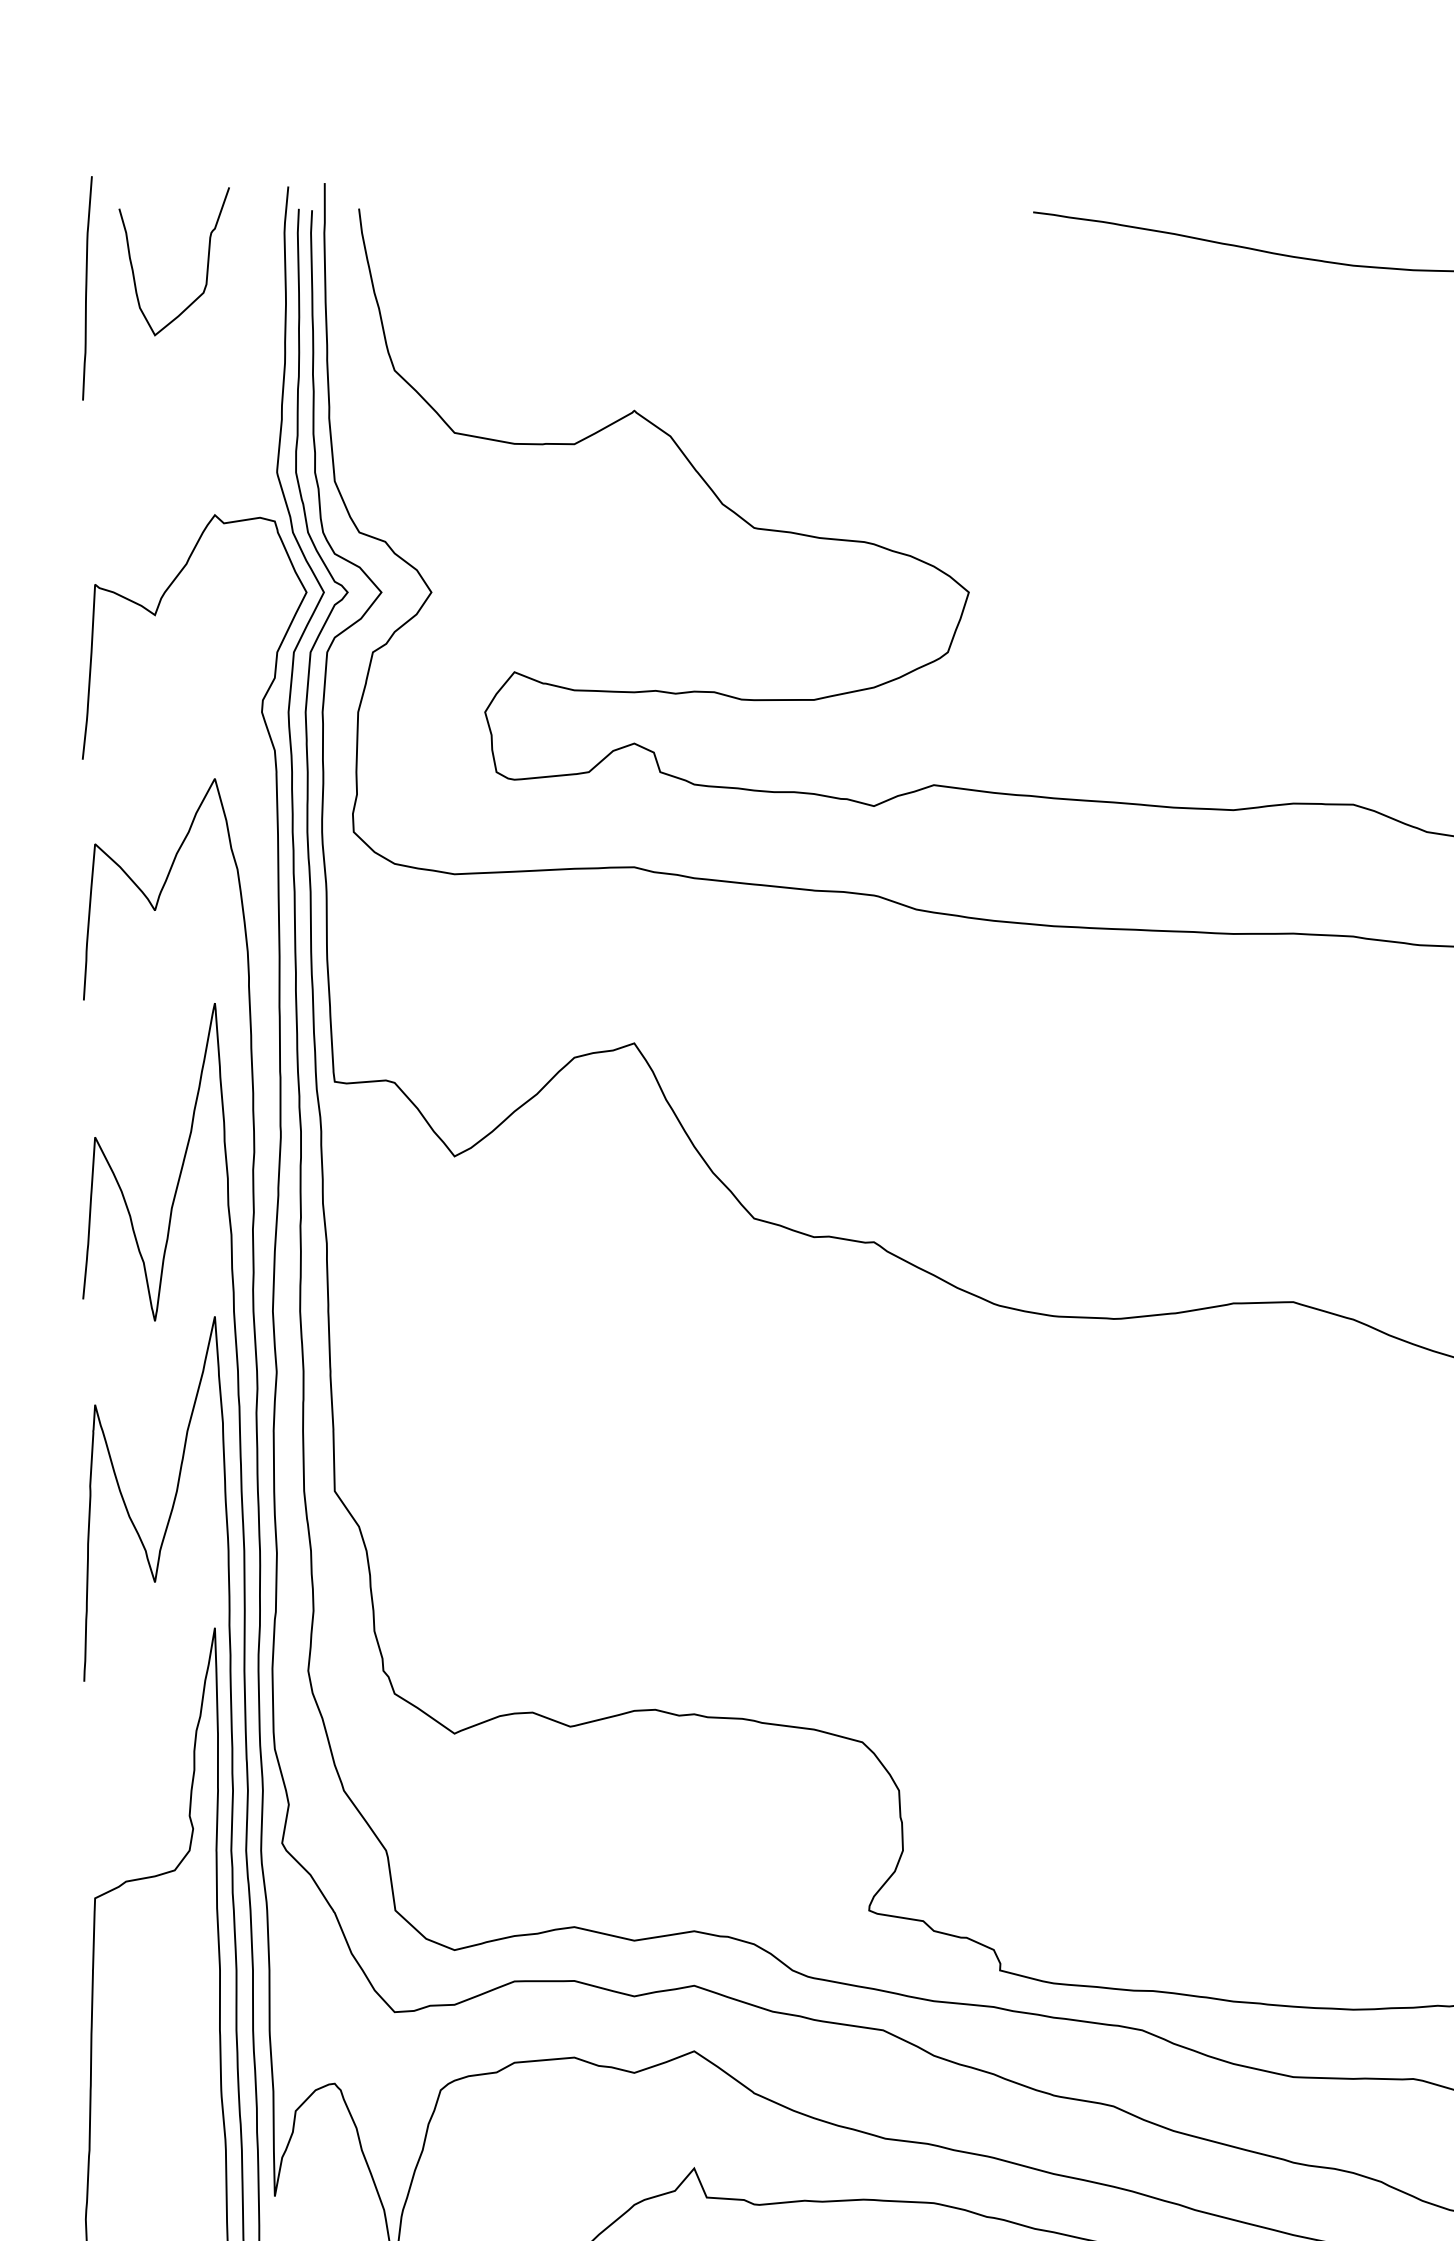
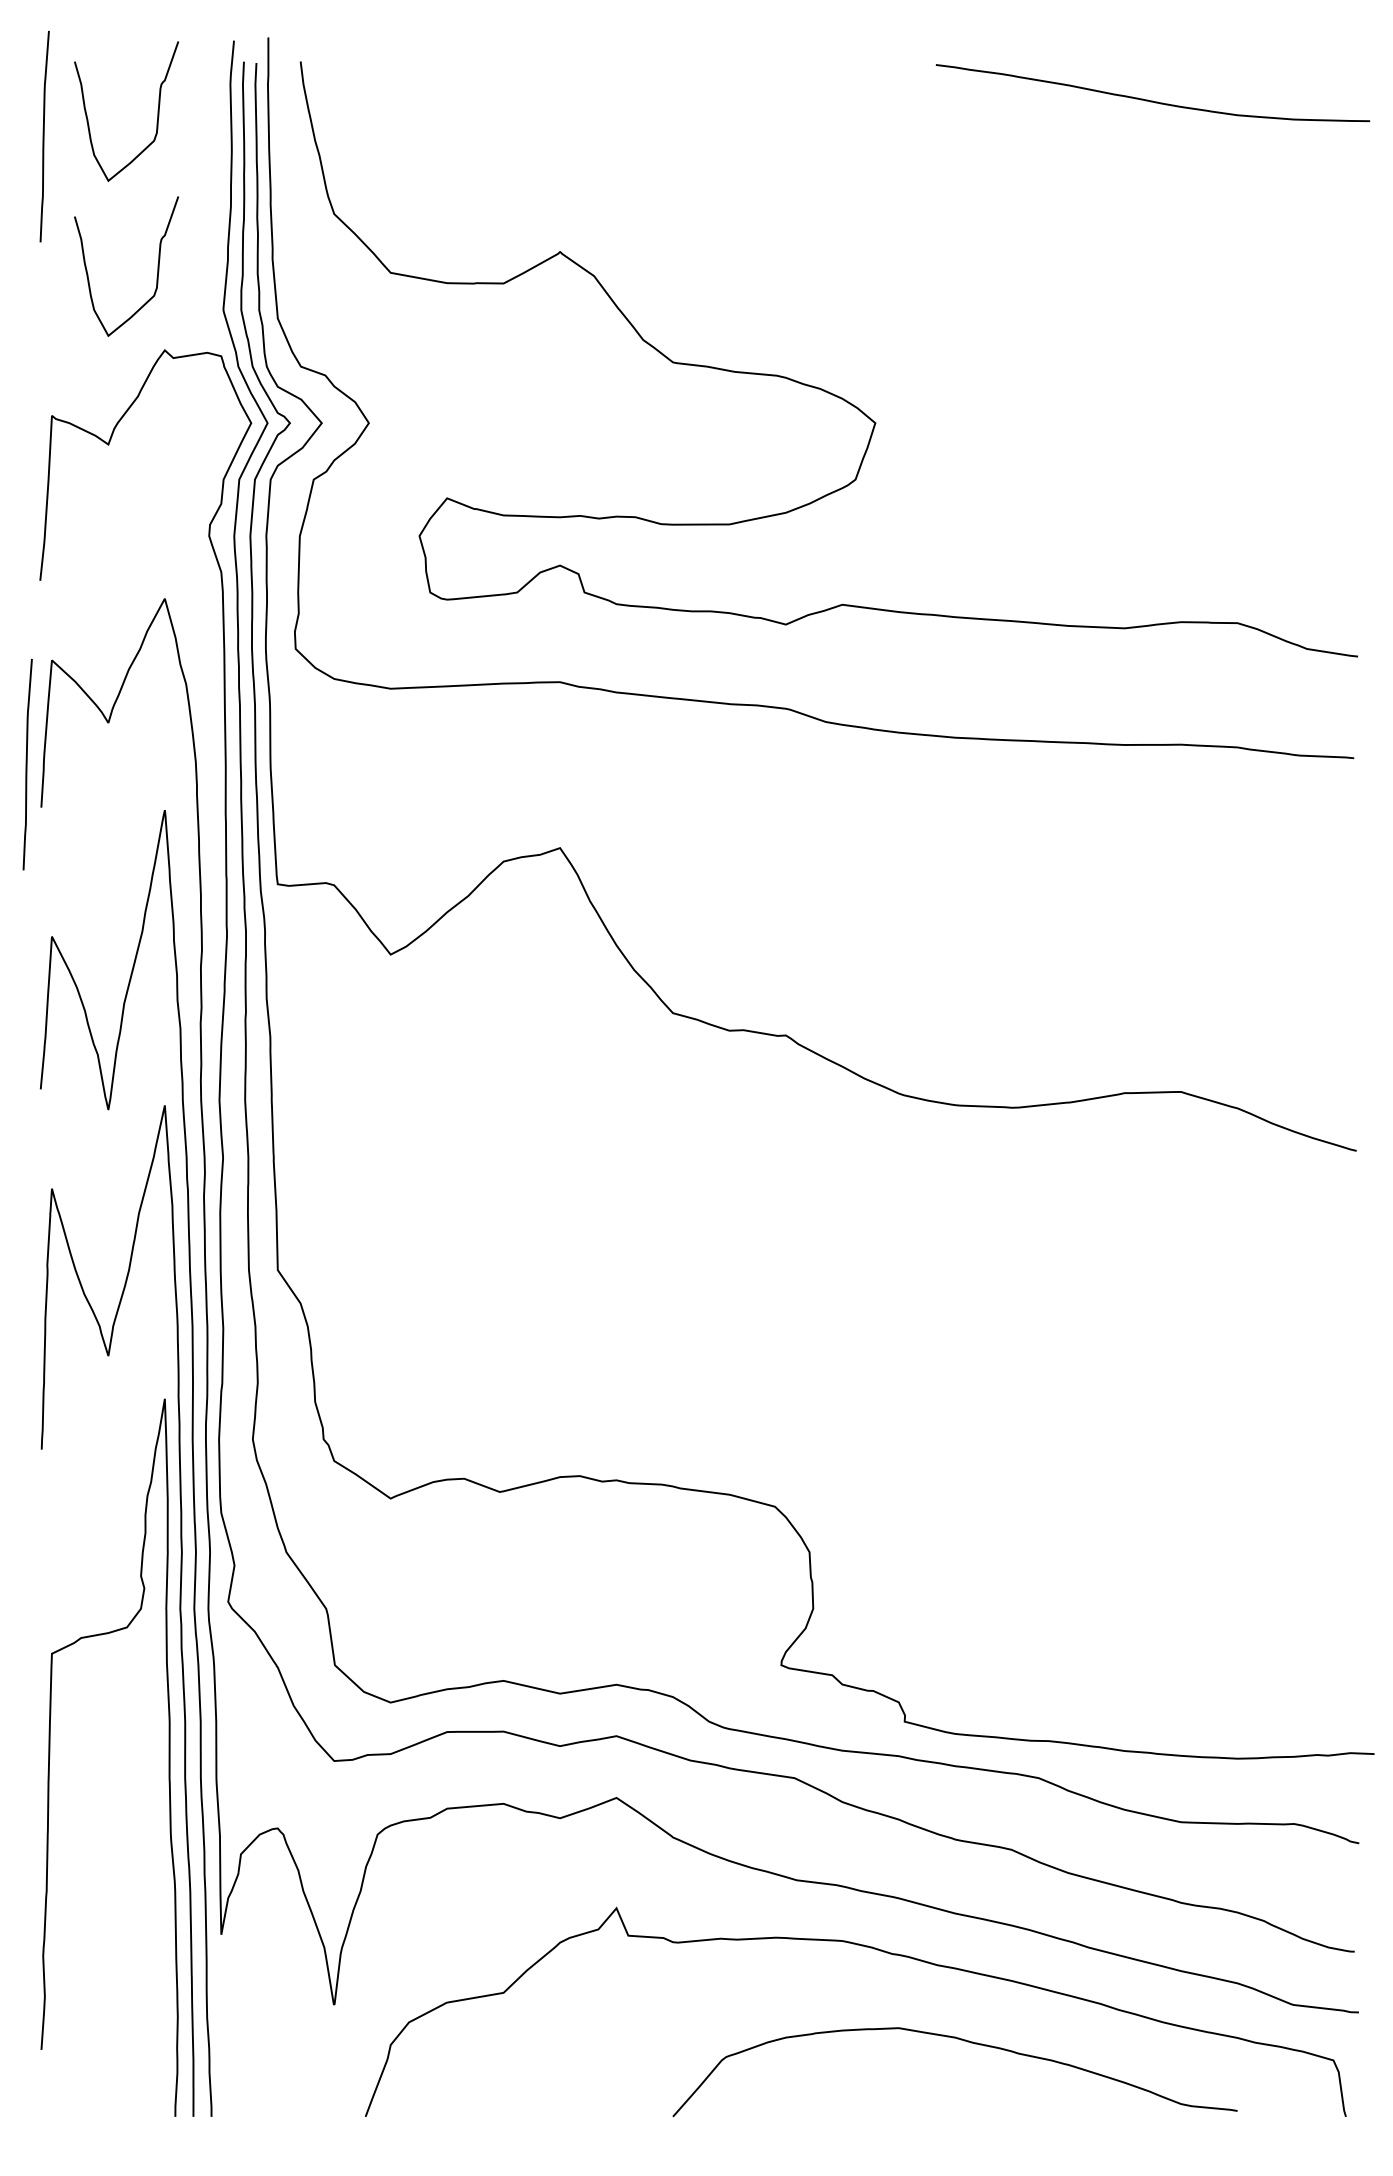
curve: (207, 426) -> (157, 266), added
curve: (69, 954) -> (27, 764), added

